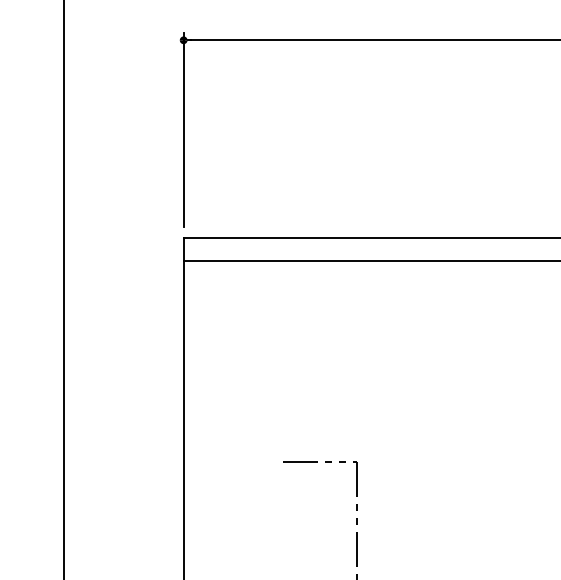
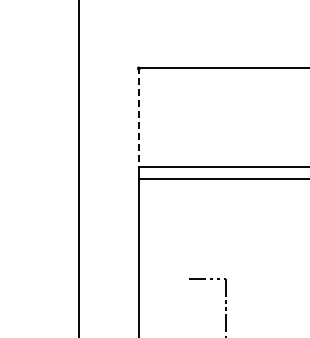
line: (183, 130) -> (138, 113), solid -> dashed

